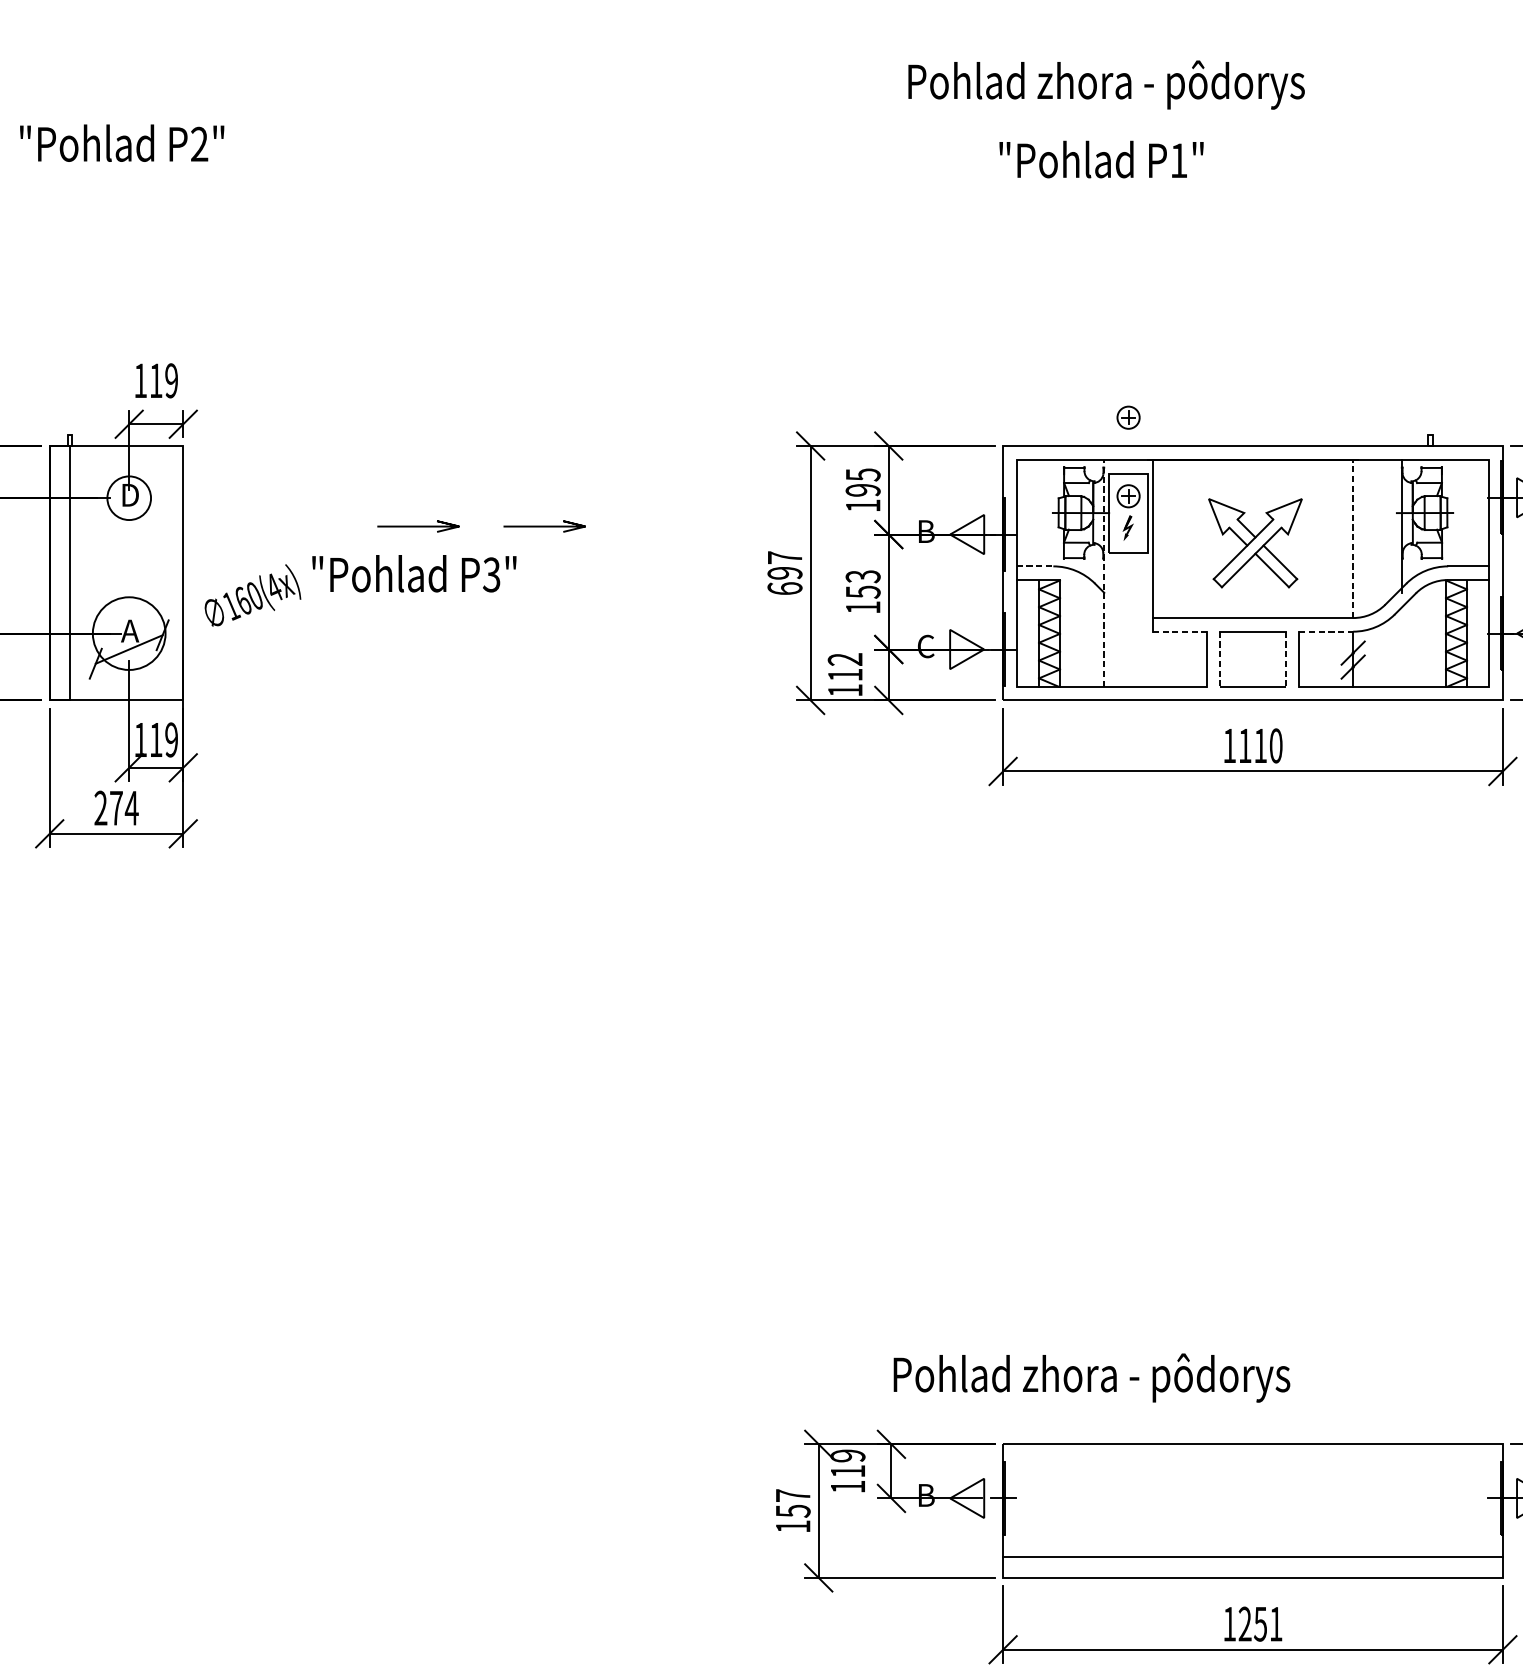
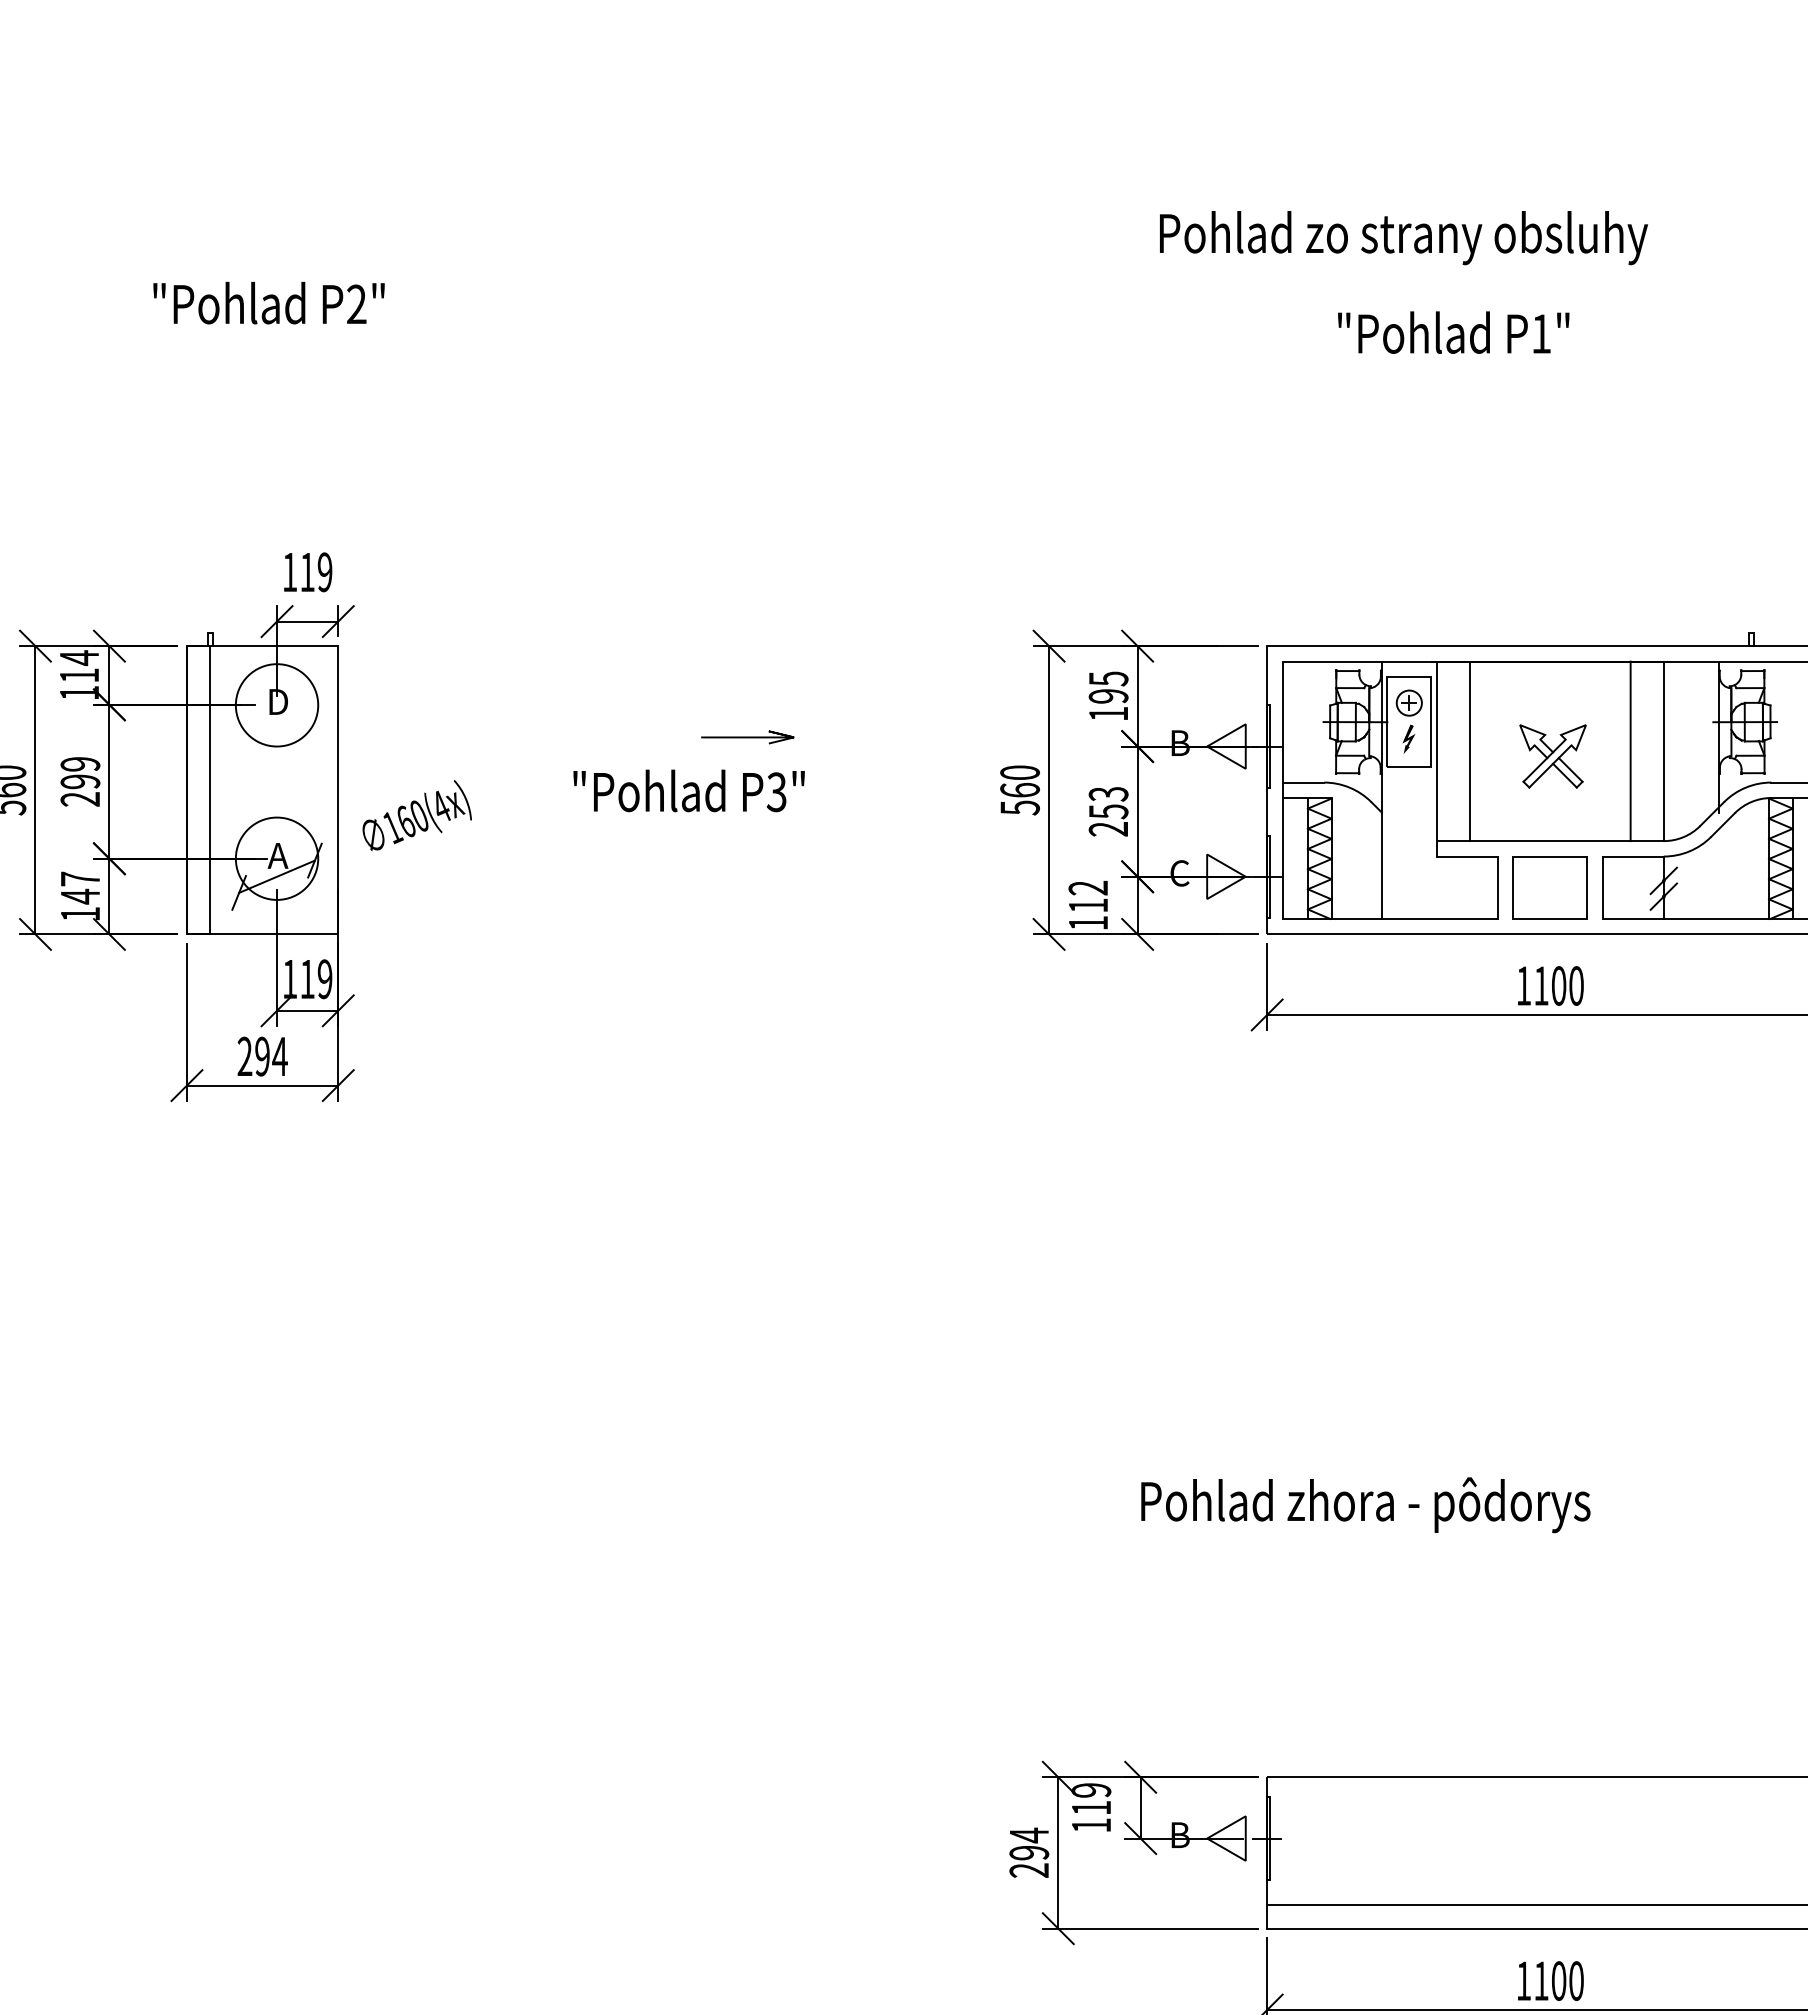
text: (1197, 85) -> (1487, 237), Pohlad zhora - pôdorys -> Pohlad zo strany obsluhy
text: (1101, 159) -> (1453, 332), moved
part: (1127, 417) -> (1408, 613), removed
circle: (128, 498) -> (276, 705), size x1.67
line: (418, 526) -> (604, 737), removed
line: (1182, 538) -> (1470, 751), added
line: (1323, 538) -> (1630, 751), added
line: (1352, 538) -> (1663, 751), dashed -> solid
part: (1254, 543) -> (1552, 756), size x0.62
line: (1035, 566) -> (1303, 782), dashed -> solid
text: (413, 573) -> (688, 790), moved
text: (785, 573) -> (1020, 790), 697 -> 560
line: (1104, 573) -> (1381, 790), dashed -> solid
text: (862, 607) -> (1107, 829), 153 -> 253
line: (1179, 631) -> (1467, 856), dashed -> solid
line: (1326, 631) -> (1633, 856), dashed -> solid
line: (1220, 659) -> (1513, 888), dashed -> solid
line: (1285, 659) -> (1587, 888), dashed -> solid
text: (1261, 745) -> (1559, 985), 1110 -> 1100
text: (116, 808) -> (262, 1056), 274 -> 294
text: (1091, 1378) -> (1365, 1505), moved
text: (793, 1510) -> (1029, 1852), 157 -> 294
text: (1260, 1623) -> (1558, 1980), 1251 -> 1100

